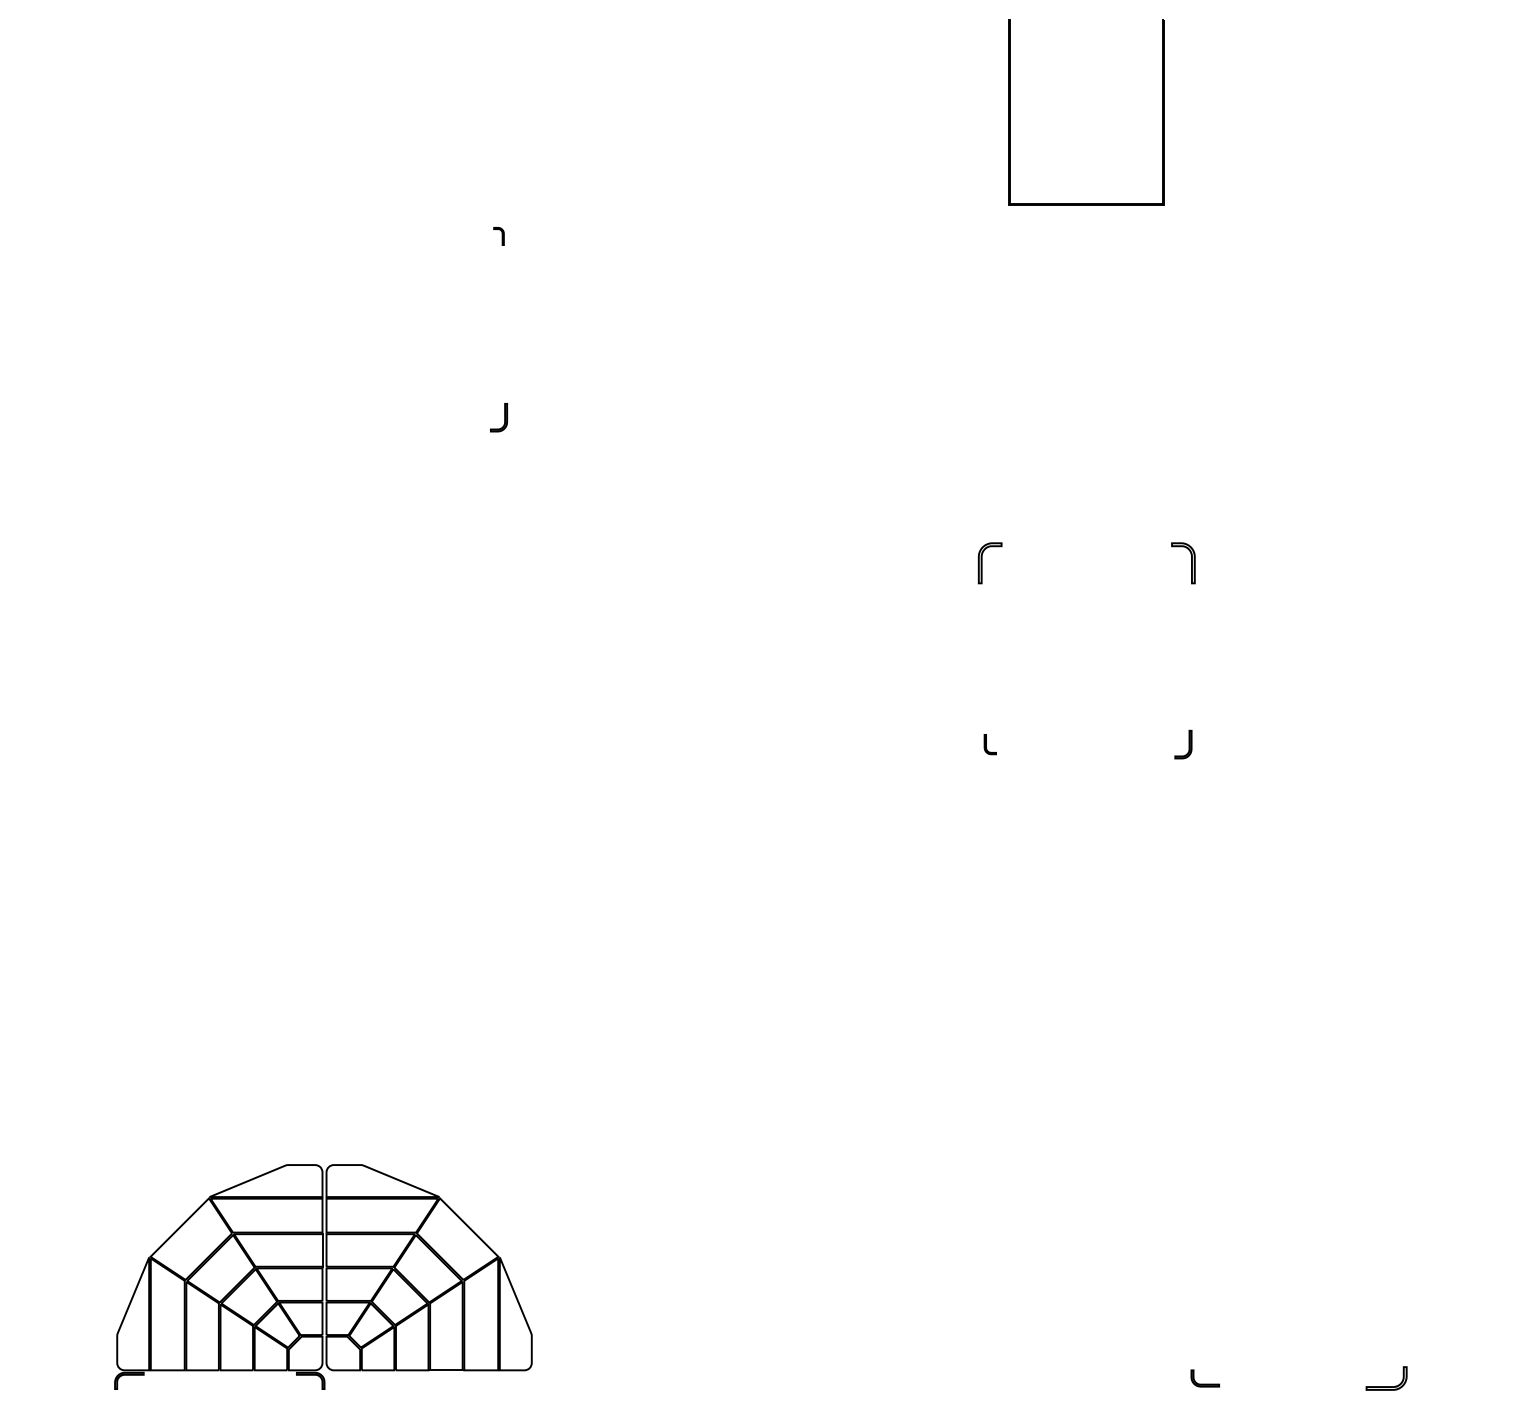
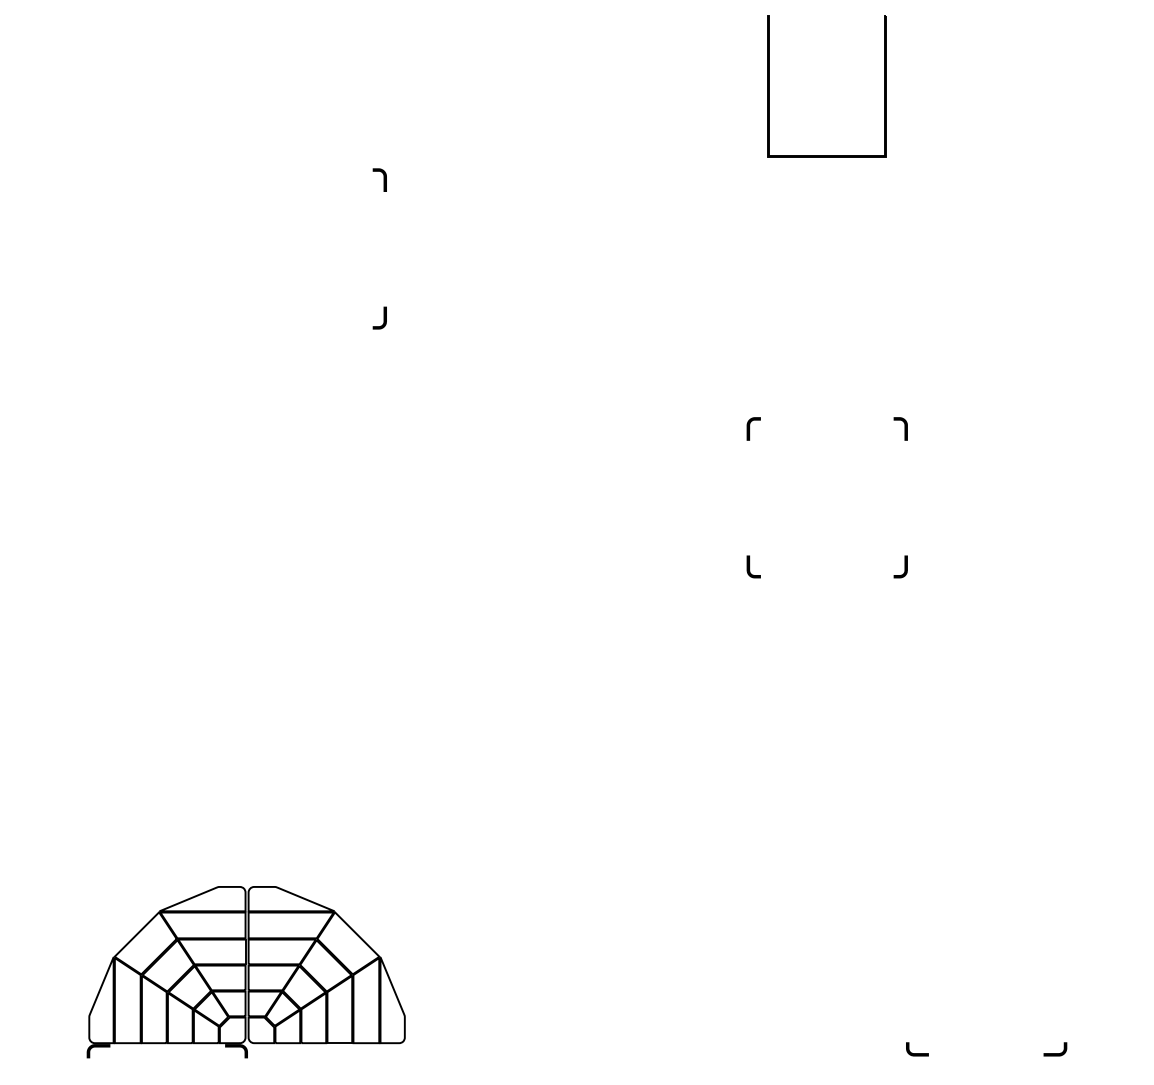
part: (498, 236) -> (379, 180), size x1.67
part: (990, 563) -> (753, 429), size x0.71
part: (1183, 563) -> (900, 429), size x0.71
part: (990, 744) -> (753, 566), size x1.43
part: (1386, 1378) -> (1055, 1049), size x0.71

